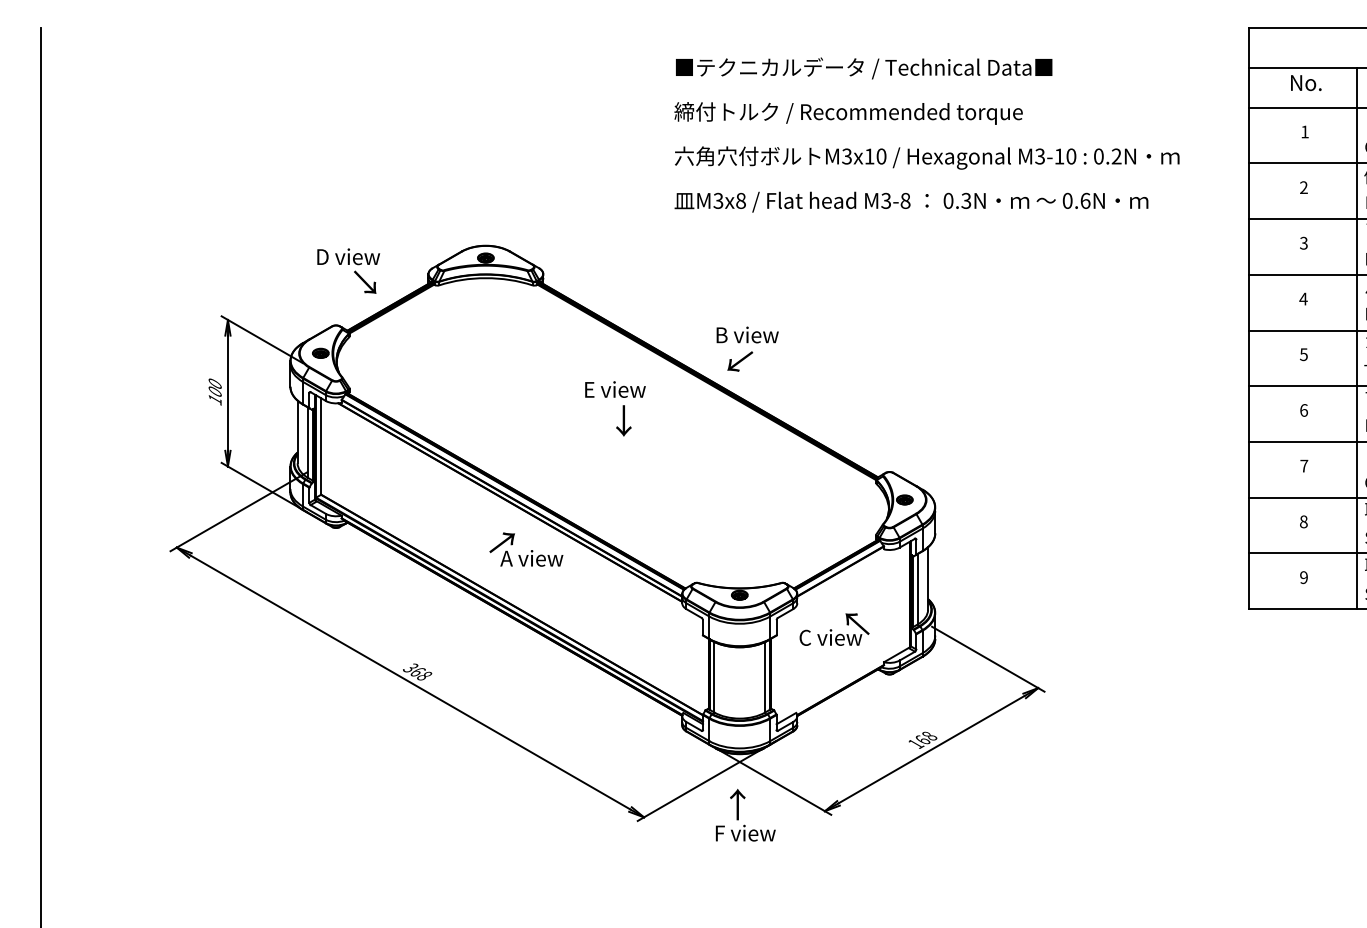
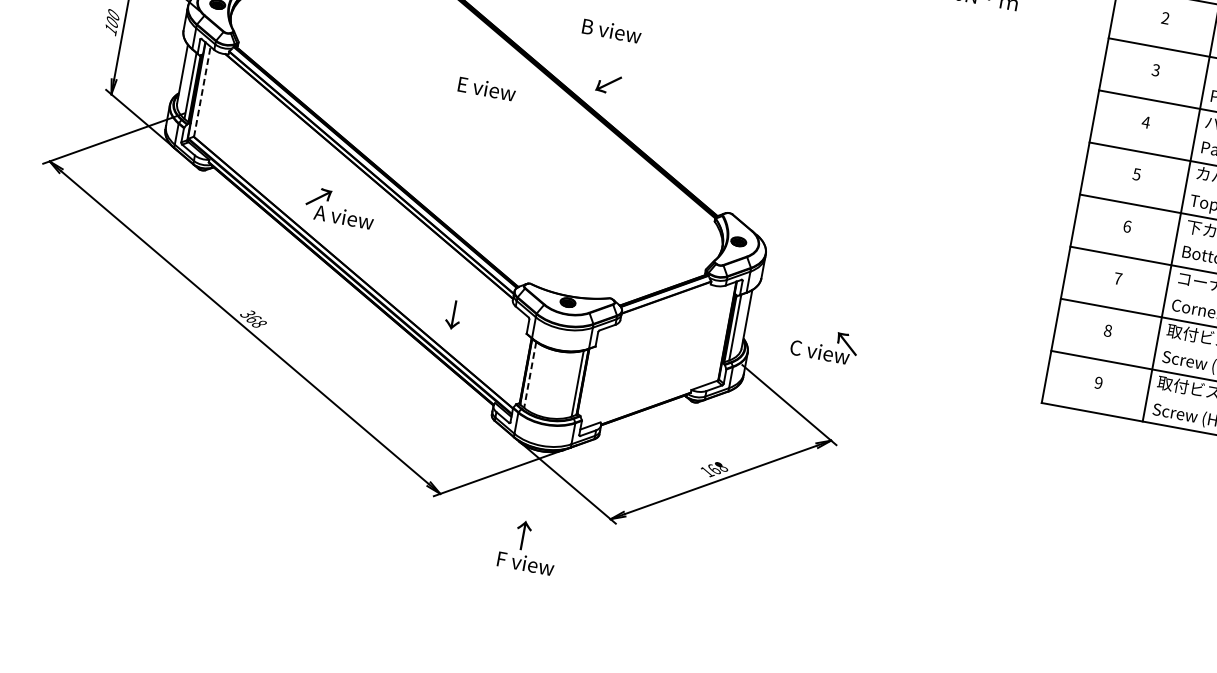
text: (747, 334) -> (611, 30), moved
text: (623, 420) -> (453, 314), moved
line: (321, 446) -> (202, 91), solid -> dashed
text: (526, 549) -> (340, 207), moved
text: (834, 629) -> (824, 345), moved
line: (714, 677) -> (530, 375), solid -> dashed
text: (745, 815) -> (528, 546), moved

